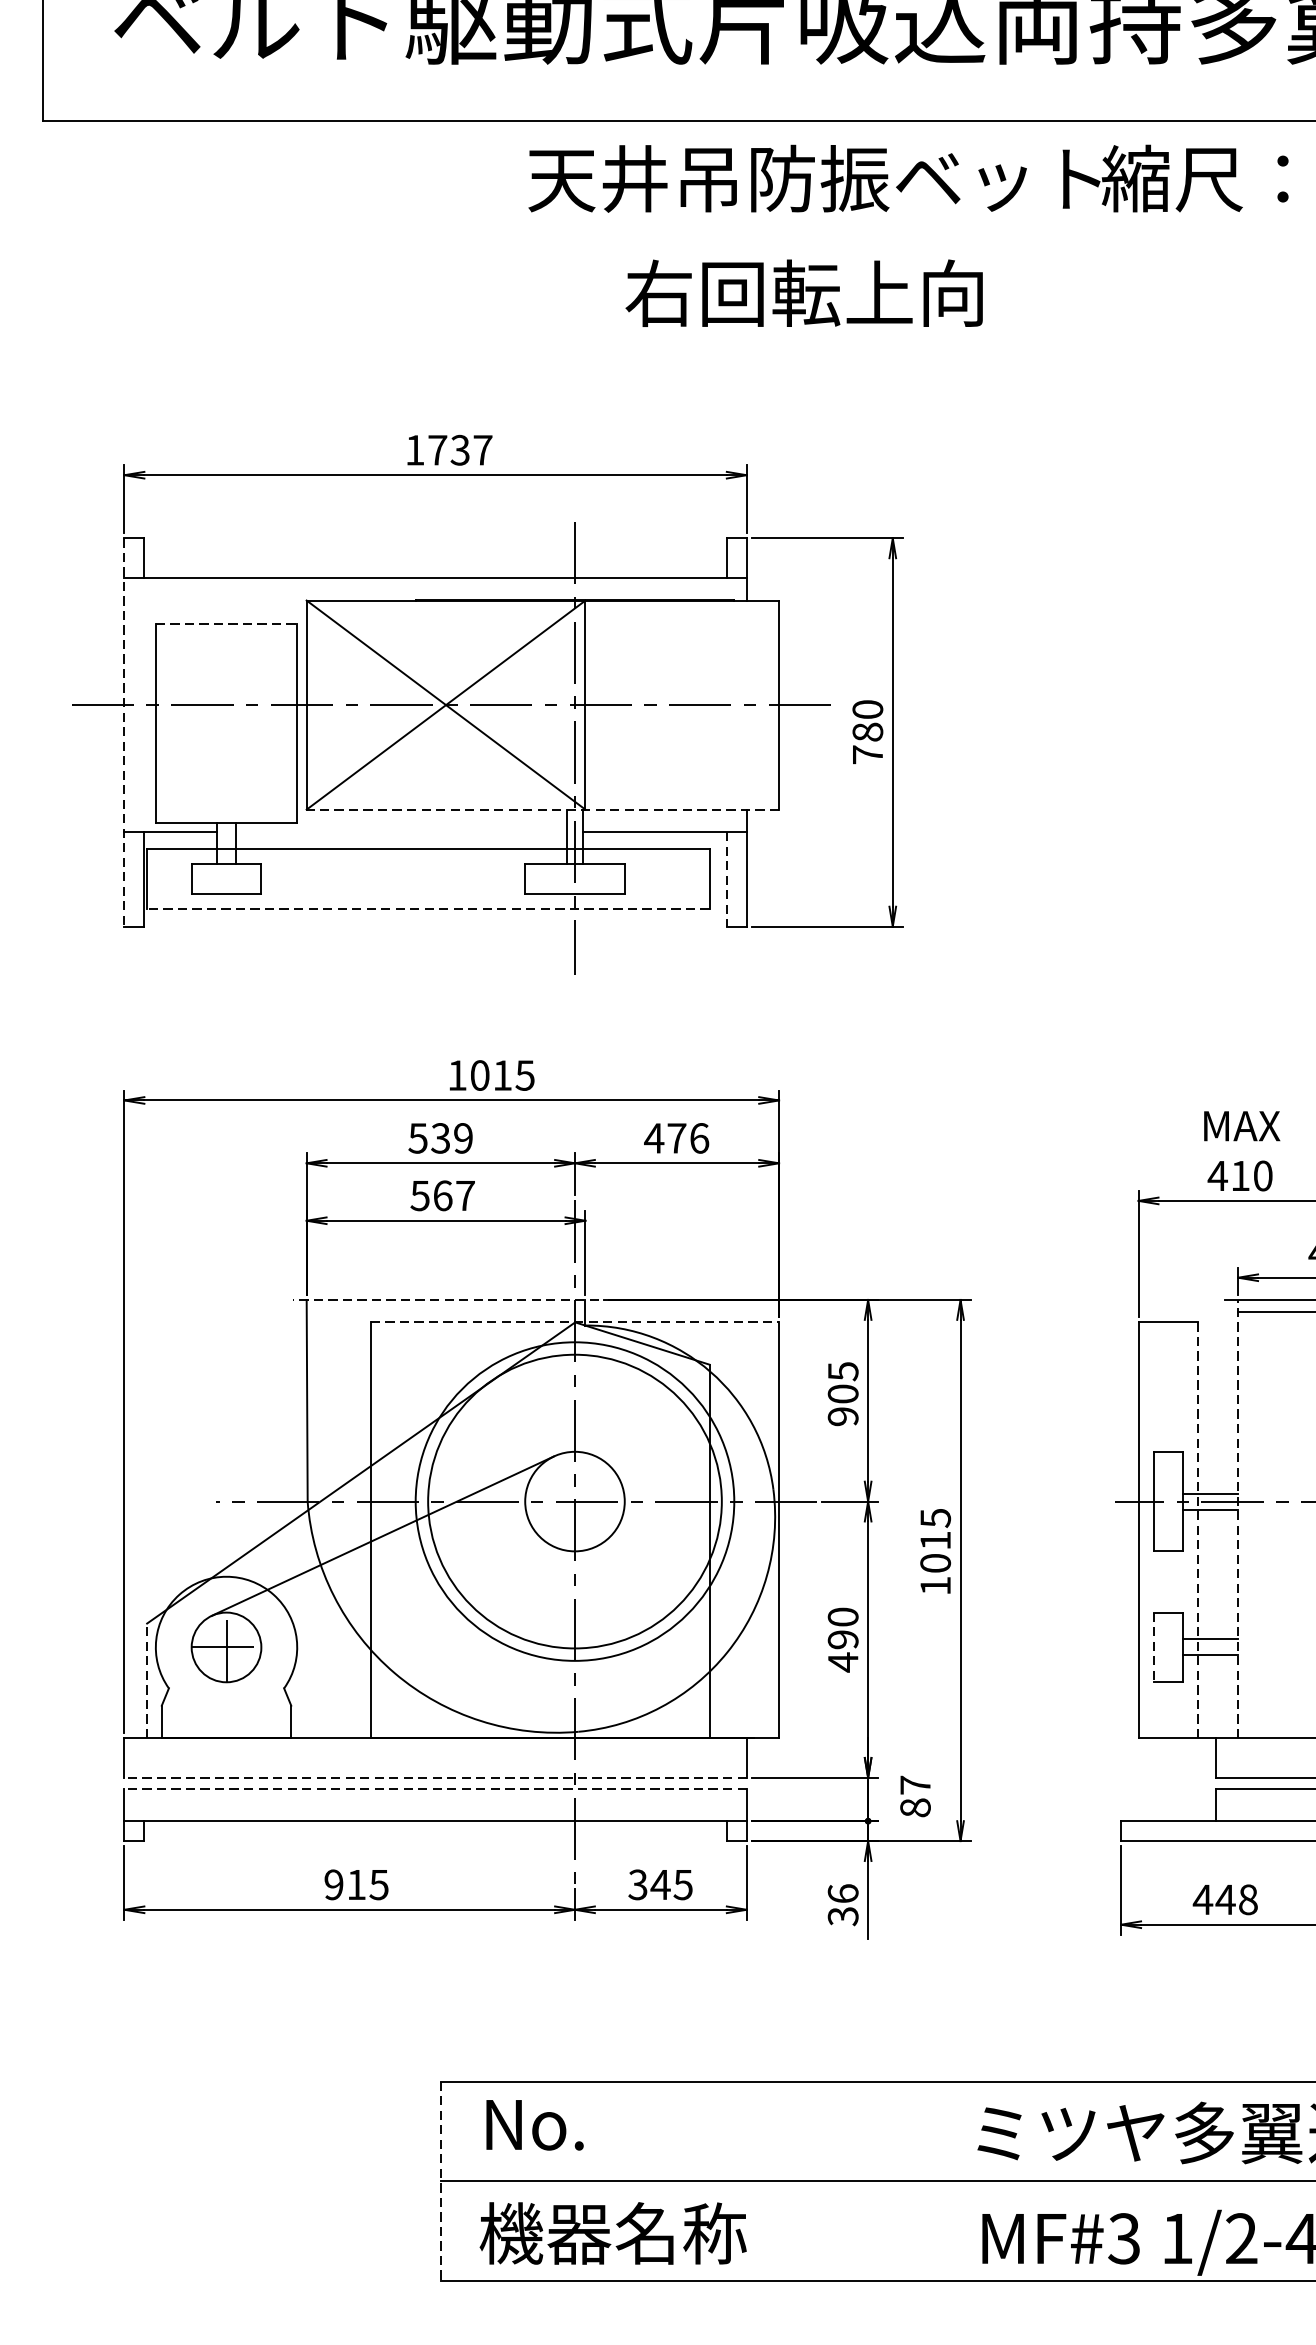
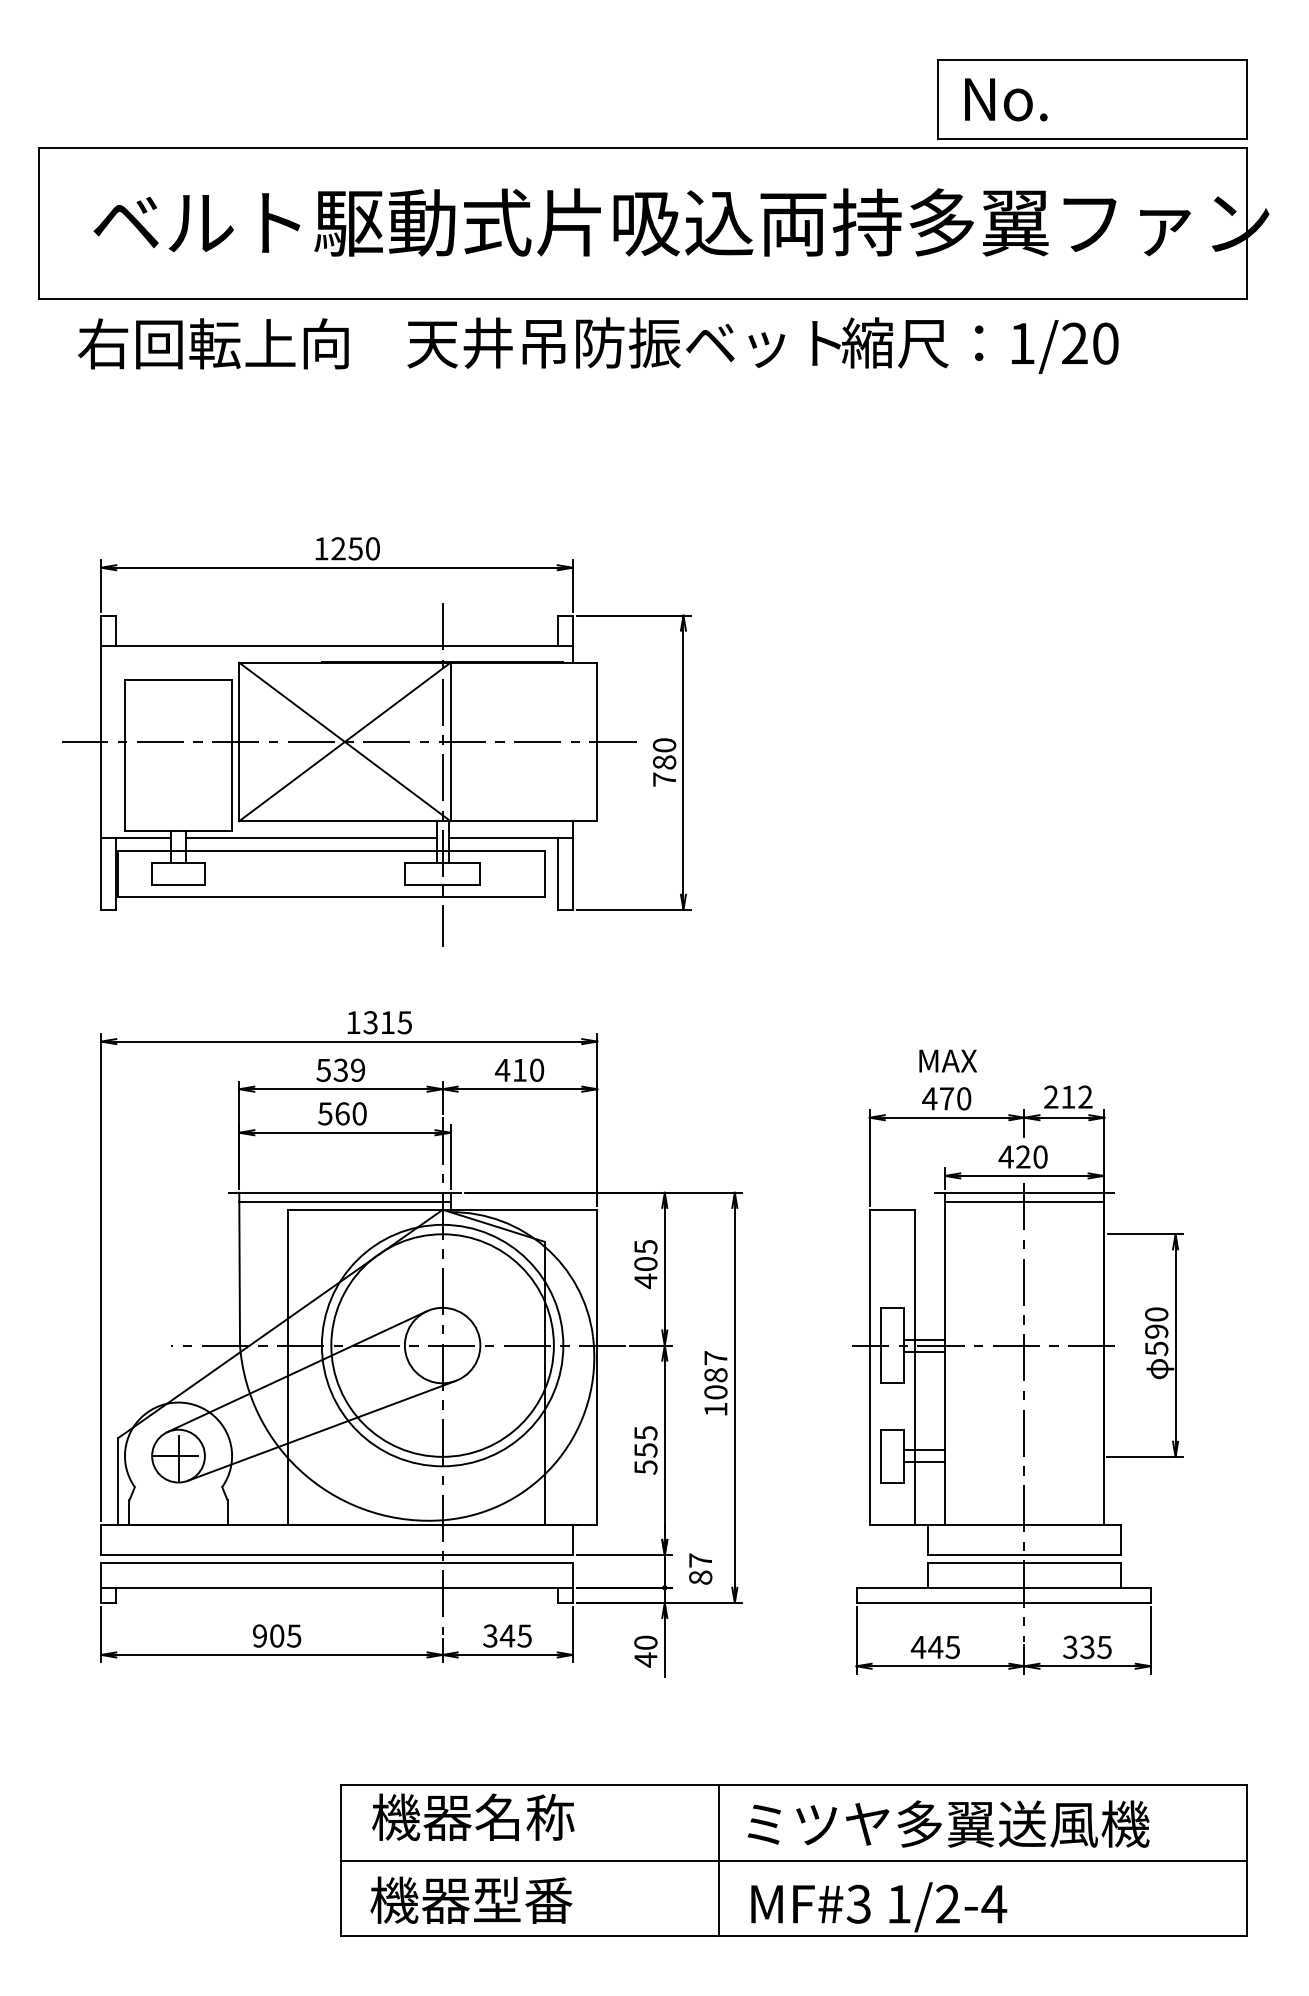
text: (804, 292) -> (213, 343), moved
text: (460, 449) -> (355, 548), 1737 -> 1250
line: (226, 624) -> (178, 680), dashed -> solid
line: (124, 733) -> (101, 763), dashed -> solid
line: (541, 810) -> (417, 821), dashed -> solid
line: (400, 832) -> (310, 838), added
line: (726, 879) -> (557, 874), dashed -> solid
line: (428, 909) -> (331, 896), dashed -> solid
text: (479, 1075) -> (370, 1022), 1015 -> 1315
text: (688, 1137) -> (528, 1069), 476 -> 410
text: (1241, 1175) -> (947, 1098), 410 -> 470
text: (465, 1195) -> (359, 1113), 567 -> 560
line: (445, 1299) -> (344, 1192), dashed -> solid
line: (445, 1312) -> (344, 1202), added
line: (574, 1322) -> (442, 1209), dashed -> solid
text: (842, 1417) -> (645, 1281), 905 -> 405
line: (1238, 1518) -> (945, 1358), dashed -> solid
text: (935, 1529) -> (715, 1366), 1015 -> 1087
line: (1198, 1530) -> (915, 1367), dashed -> solid
line: (415, 1613) -> (321, 1430), added
text: (842, 1640) -> (645, 1450), 490 -> 555
line: (1154, 1647) -> (881, 1456), dashed -> solid
line: (147, 1679) -> (118, 1480), dashed -> solid
line: (434, 1777) -> (336, 1554), dashed -> solid
line: (434, 1789) -> (336, 1563), dashed -> solid
text: (357, 1884) -> (277, 1635), 915 -> 905
text: (1247, 1898) -> (952, 1646), 448 -> 445
text: (842, 1905) -> (645, 1651), 36 -> 40
text: (615, 2122) -> (473, 1816), No. -> 機器名称
line: (939, 2181) -> (718, 1860), added
line: (441, 2182) -> (341, 1861), dashed -> solid
text: (680, 2232) -> (522, 1899), 機器名称 -> 機器型番

